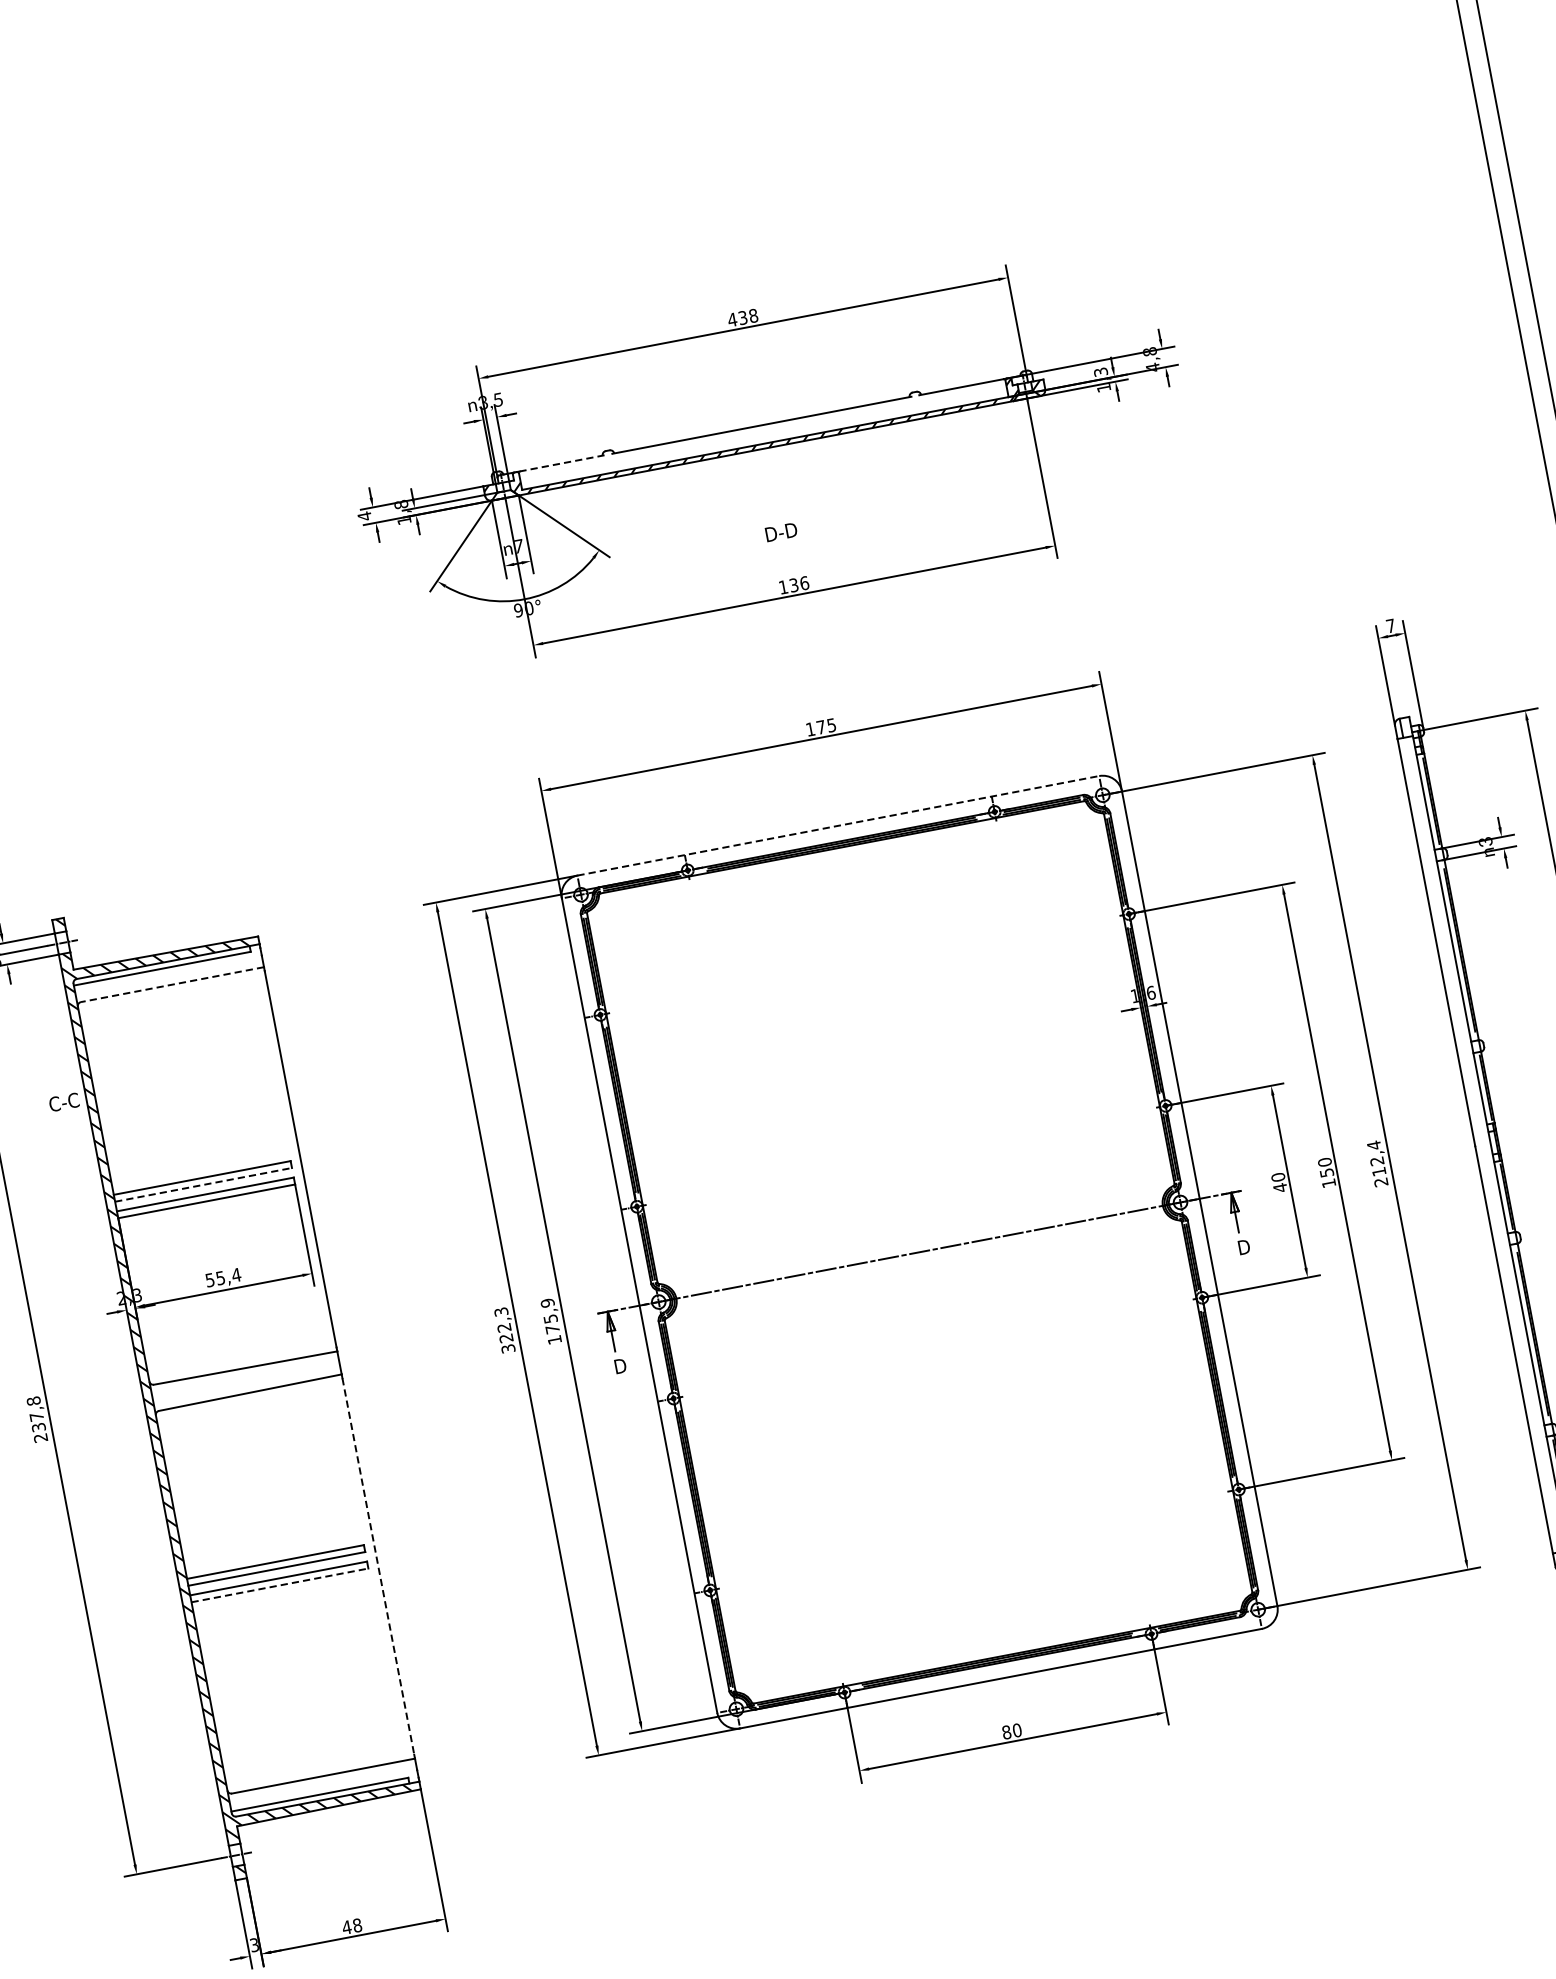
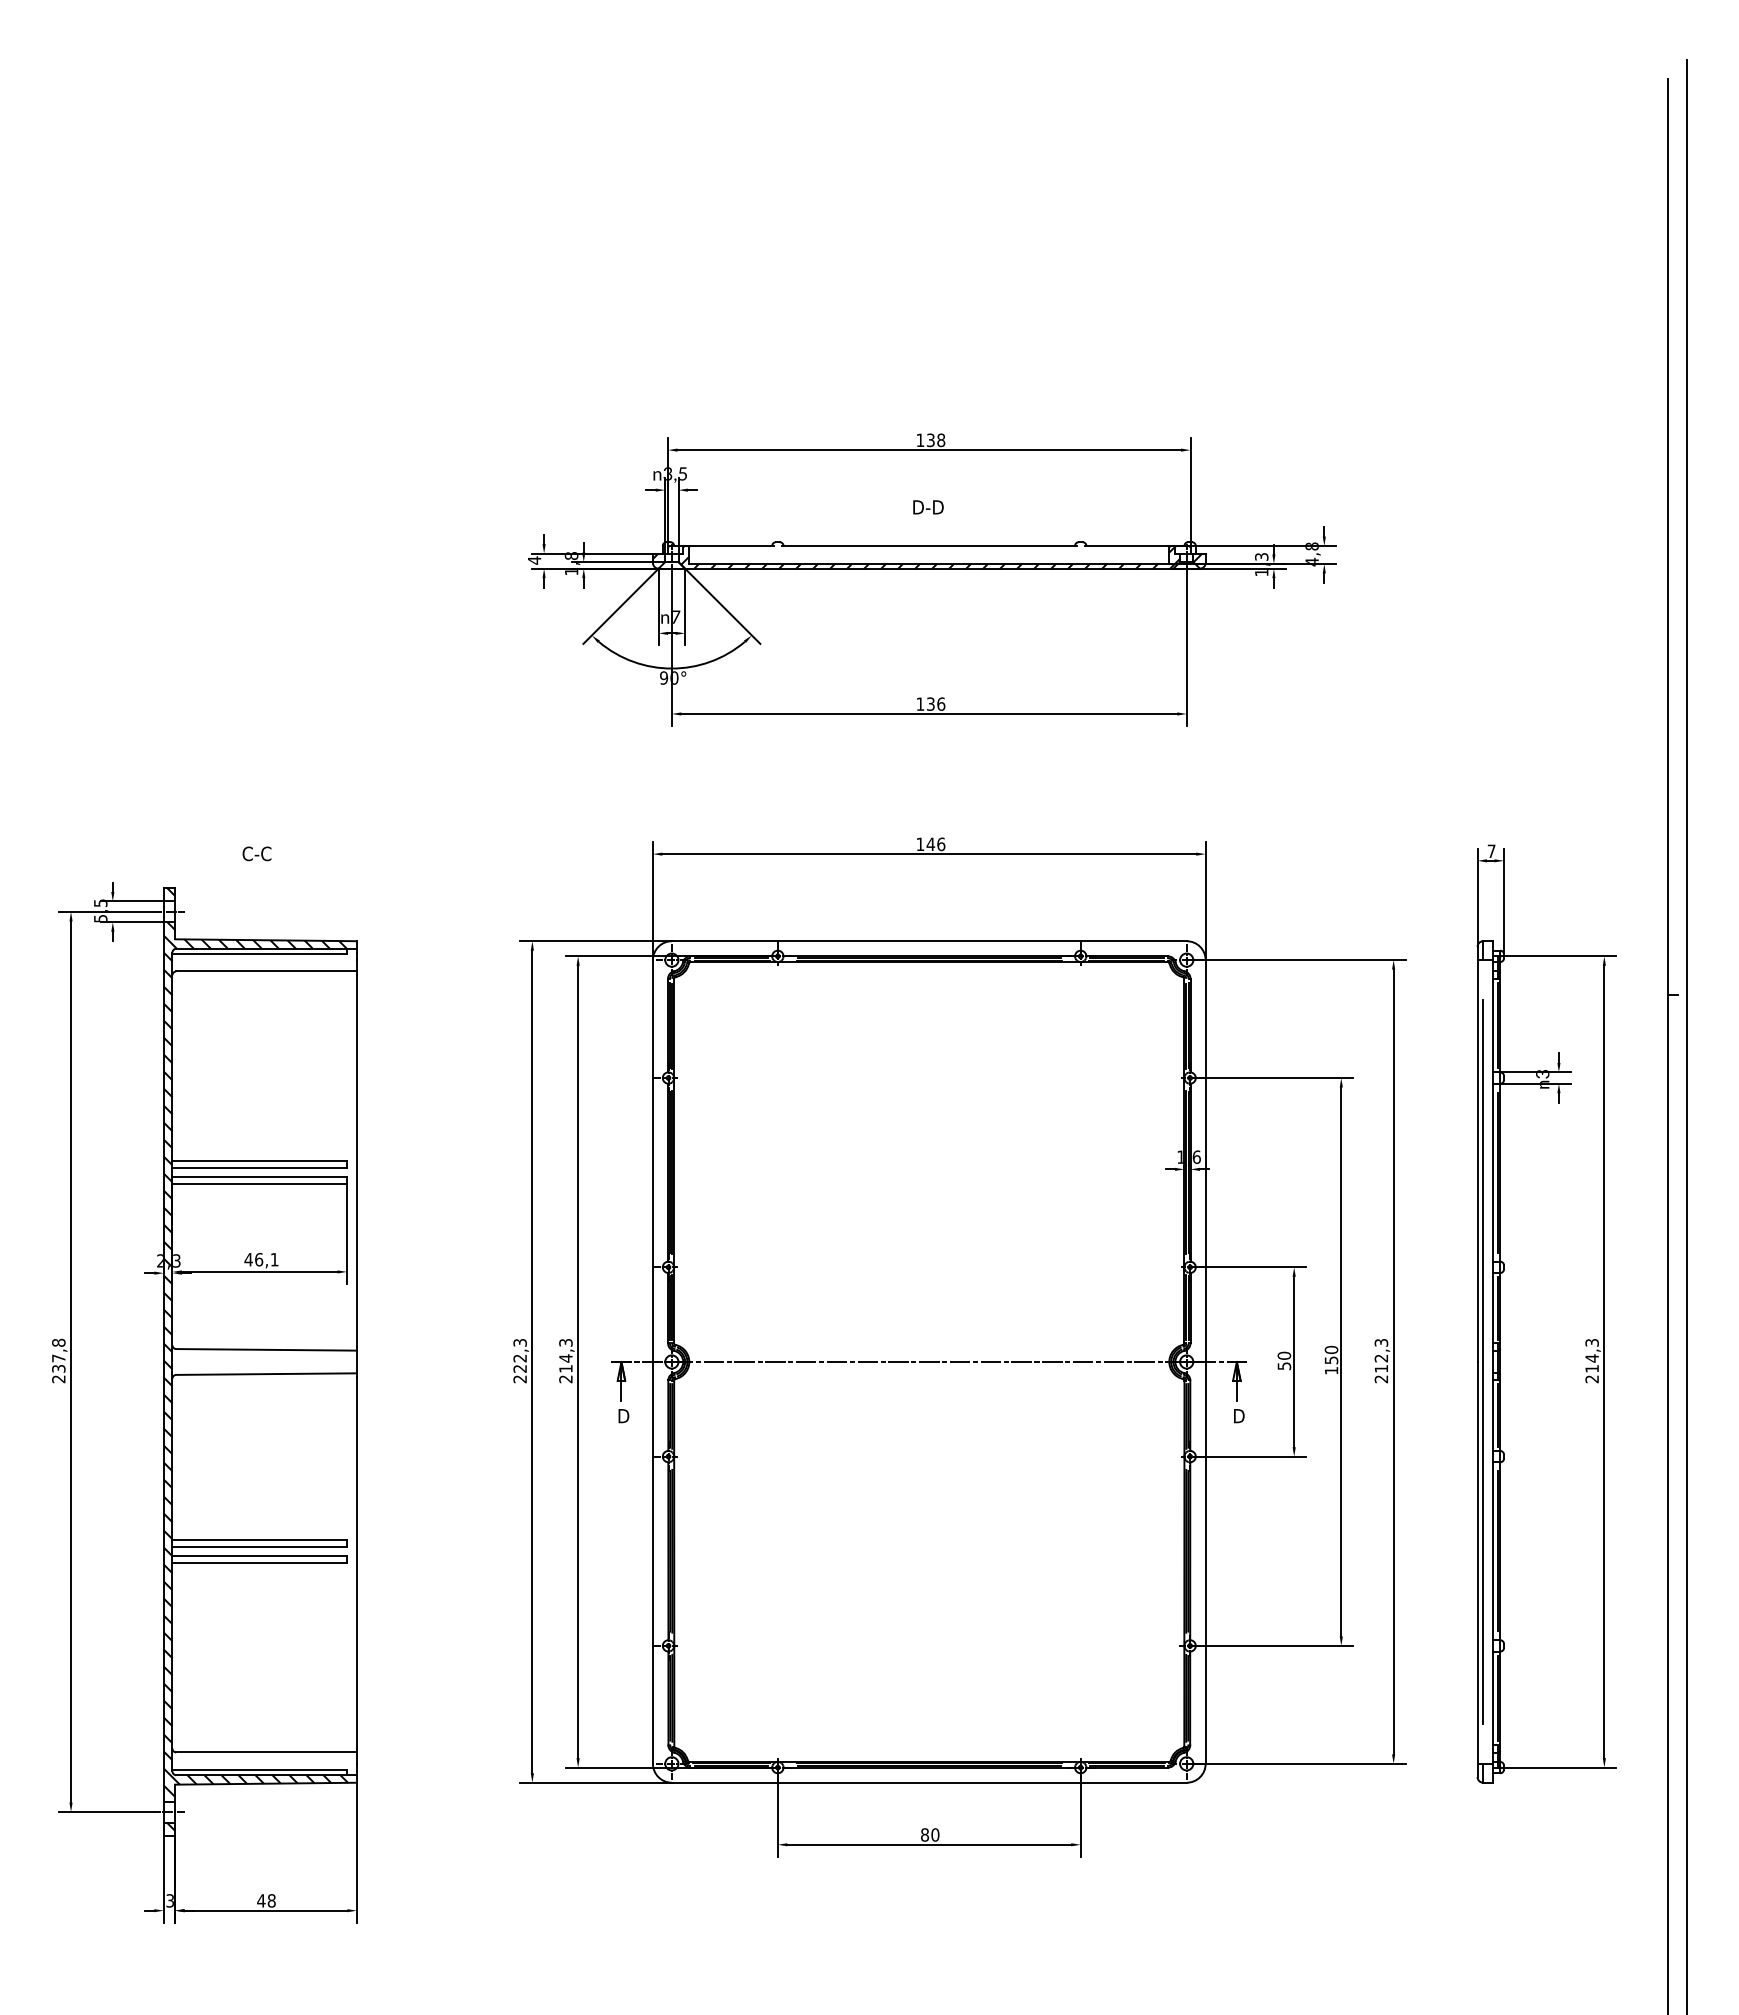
text: (732, 319) -> (920, 439), 438 -> 138
line: (562, 462) -> (732, 545), dashed -> solid
text: (781, 532) -> (928, 507), moved
text: (825, 726) -> (935, 844), 175 -> 146
line: (838, 826) -> (929, 941), dashed -> solid
line: (172, 984) -> (266, 971), dashed -> solid
text: (63, 1102) -> (256, 853), moved
line: (1481, 1144) -> (1483, 1361), added
text: (1374, 1145) -> (1381, 1342), 212,4 -> 212,3
line: (204, 1184) -> (260, 1167), dashed -> solid
text: (1280, 1188) -> (1284, 1366), 40 -> 50
text: (223, 1277) -> (261, 1259), 55,4 -> 46,1
text: (550, 1321) -> (565, 1360), 175,9 -> 214,3
text: (507, 1349) -> (519, 1379), 322,3 -> 222,3
line: (377, 1566) -> (356, 1562), dashed -> solid
line: (280, 1585) -> (260, 1563), dashed -> solid

